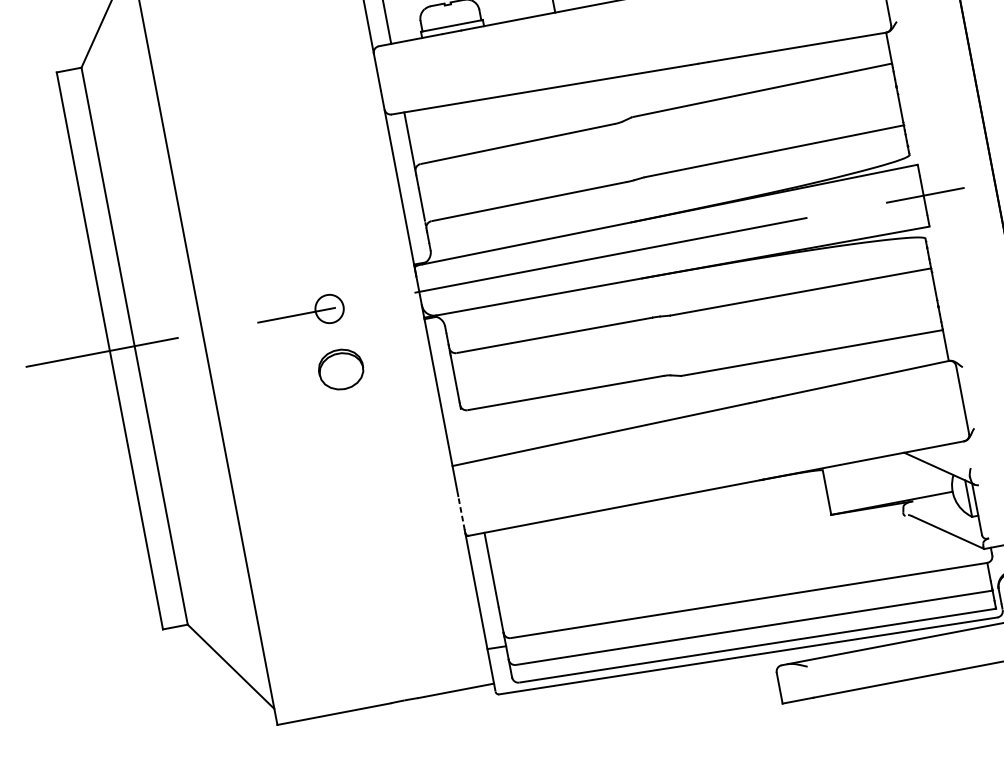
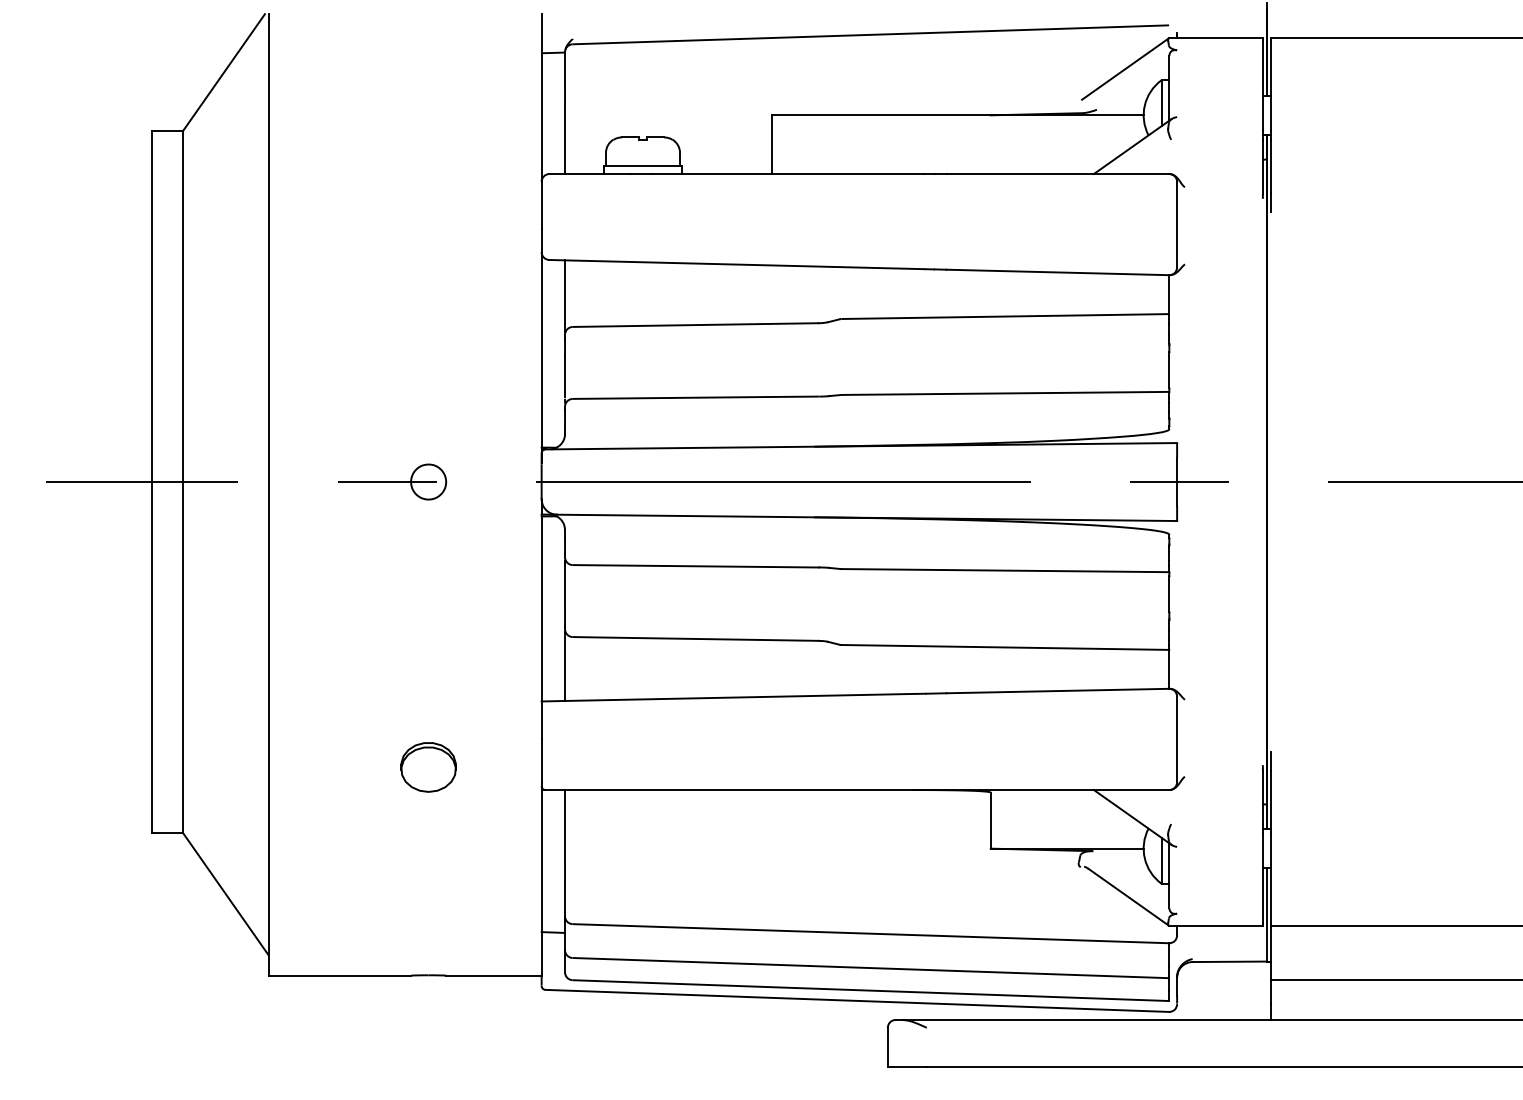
part: (341, 369) -> (428, 767), moved
line: (466, 435) -> (565, 667), added
line: (461, 512) -> (541, 760), dashed -> solid

